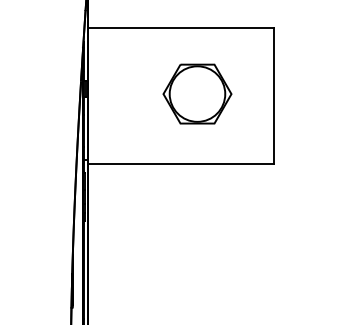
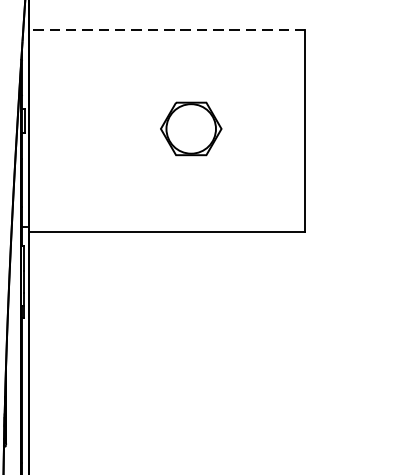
line: (180, 27) -> (165, 30), solid -> dashed
part: (197, 93) -> (191, 128), size x0.6

